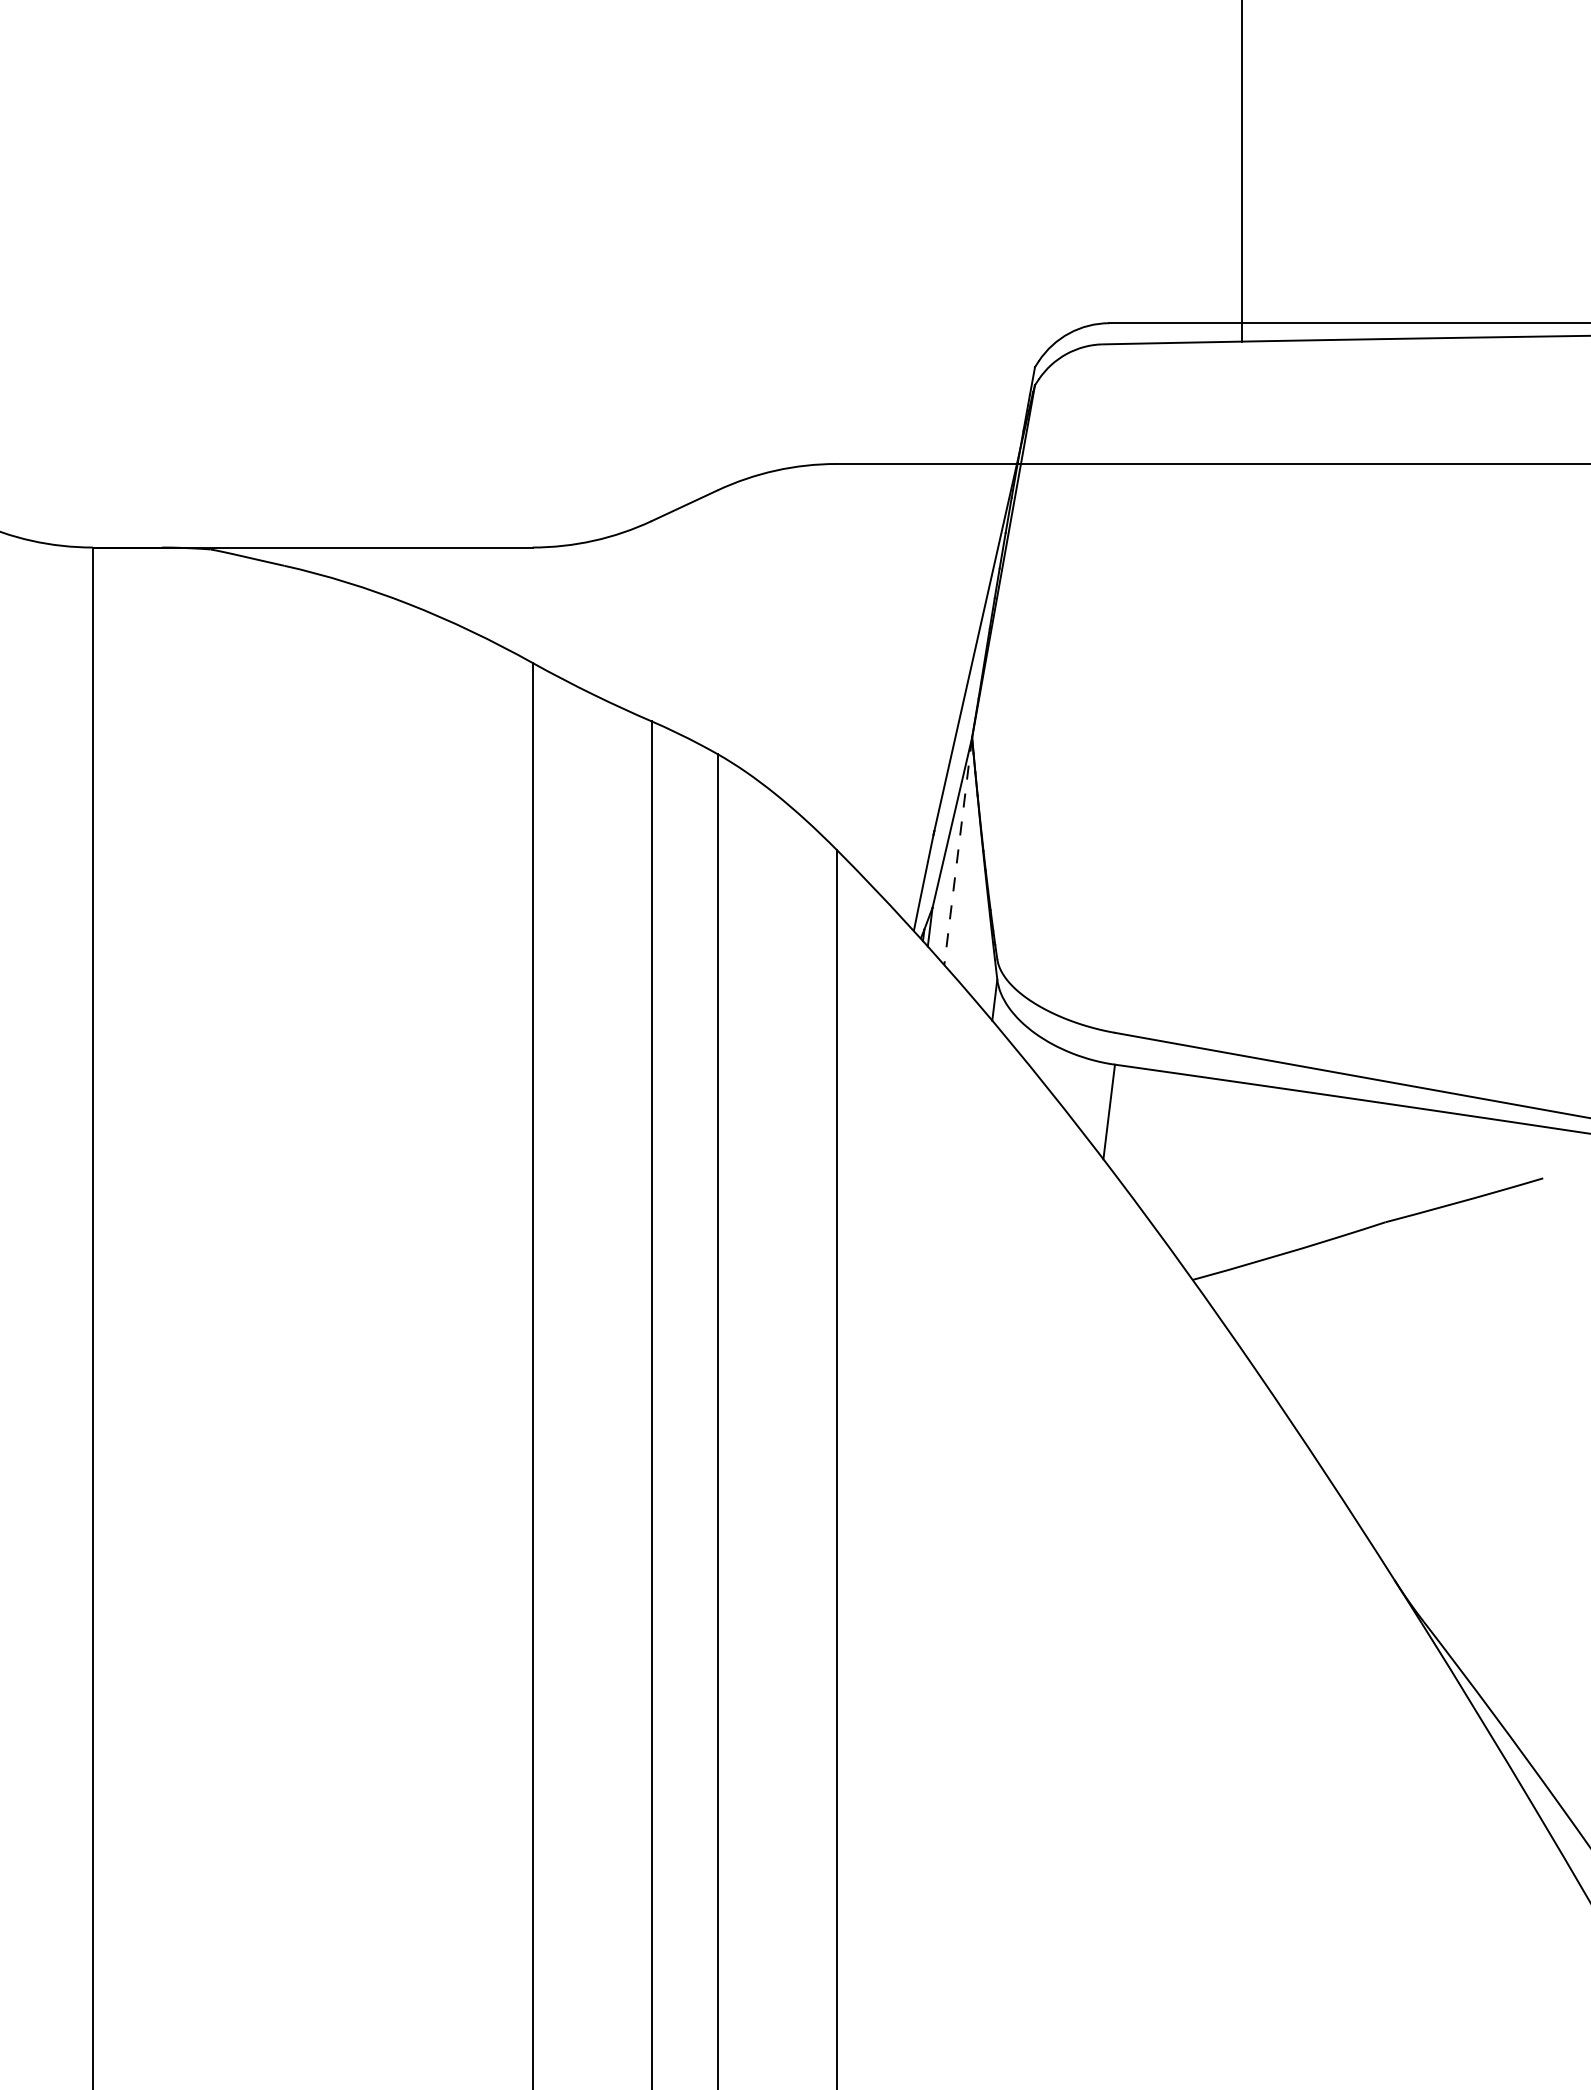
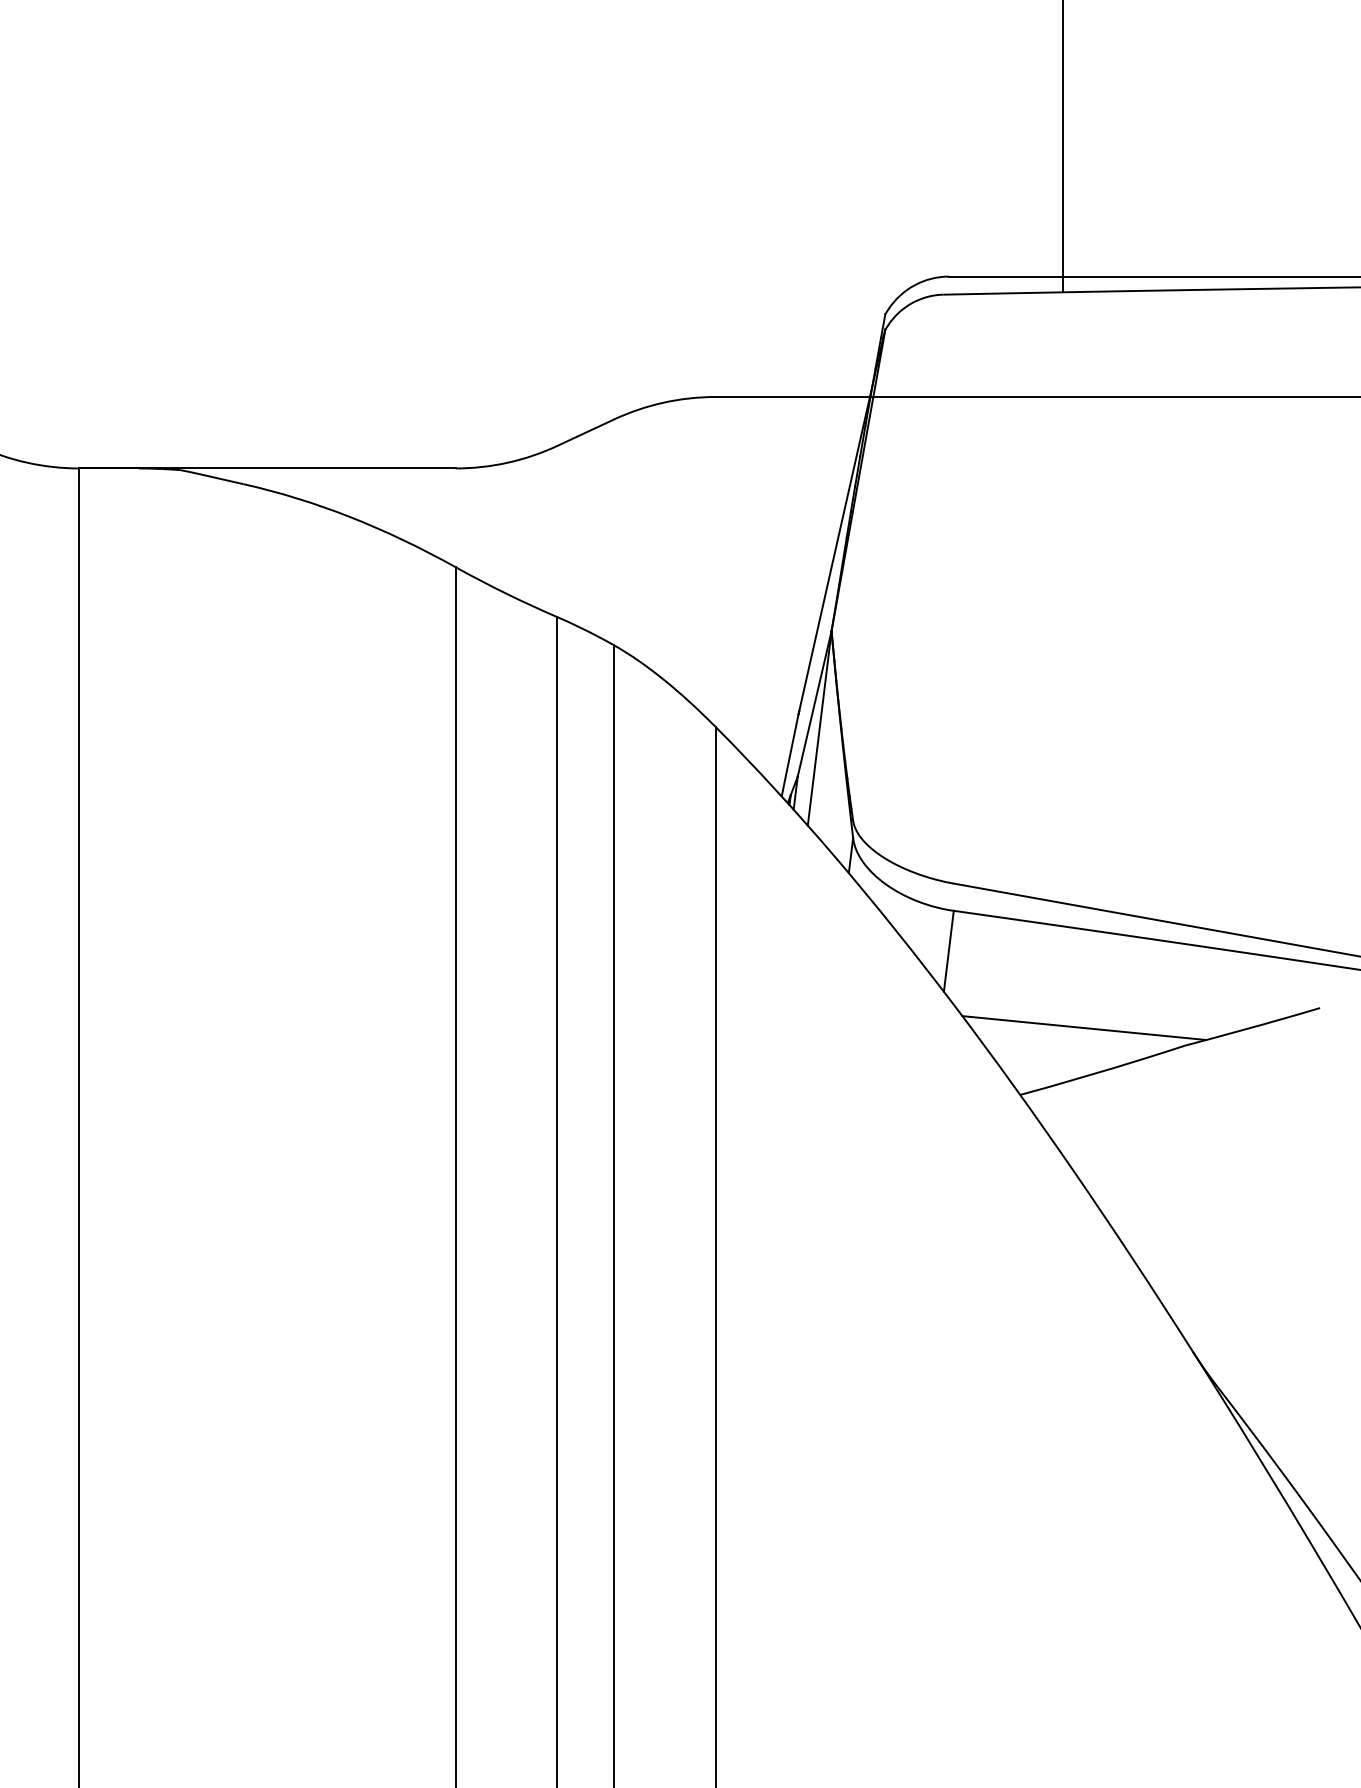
line: (958, 851) -> (819, 728), dashed -> solid
line: (1267, 1201) -> (1084, 1027), added

